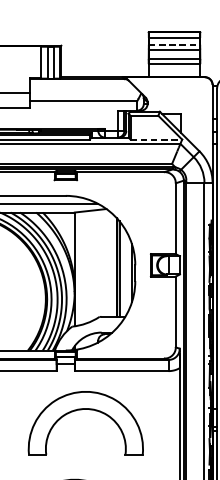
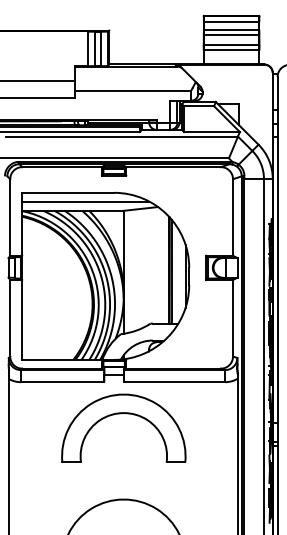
line: (174, 44) -> (231, 29), dashed -> solid
line: (156, 140) -> (212, 132), dashed -> solid
part: (82, 410) -> (120, 414), moved

